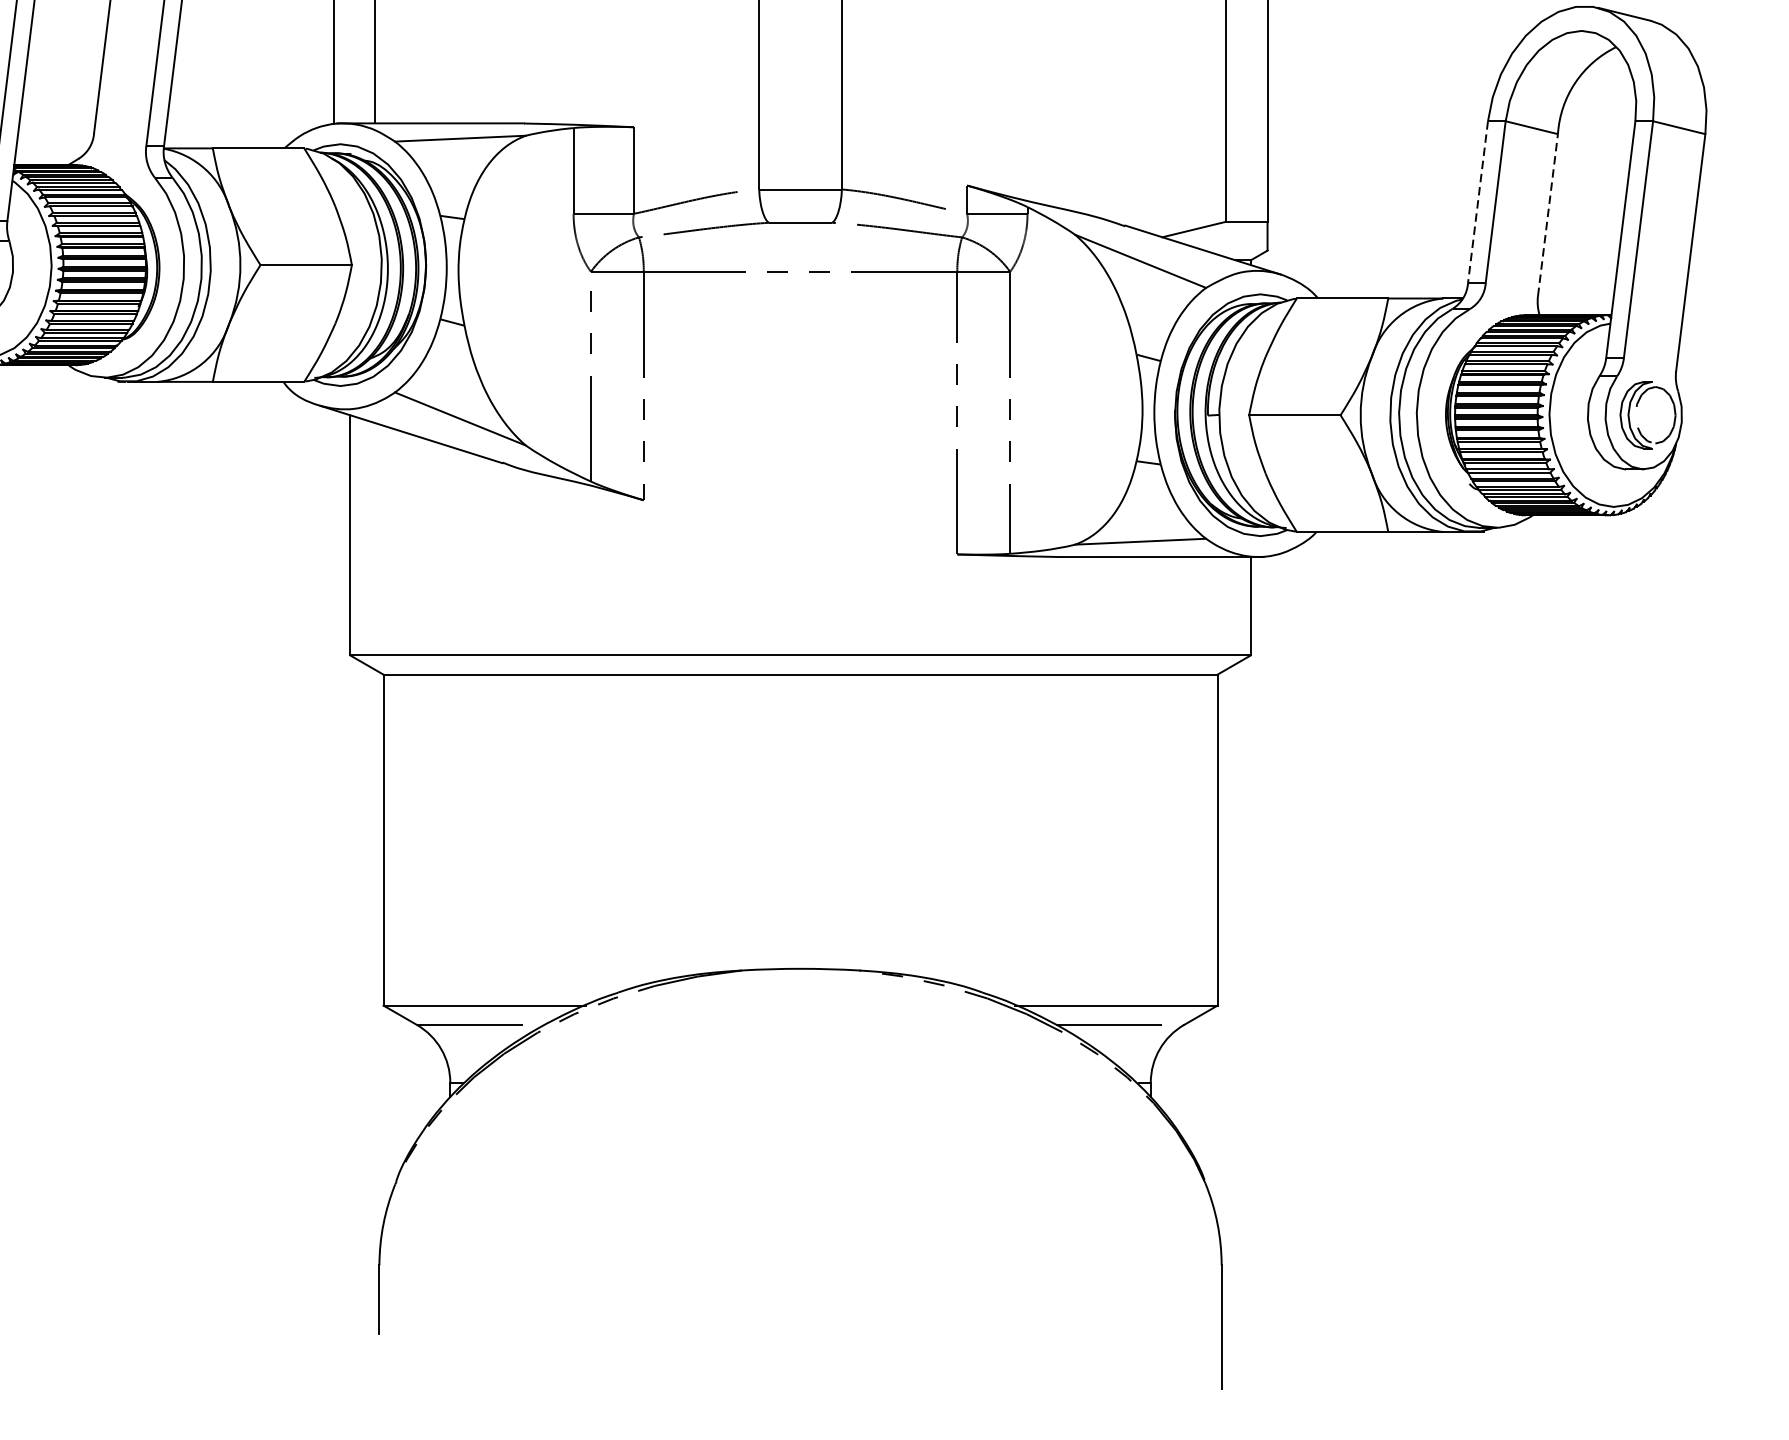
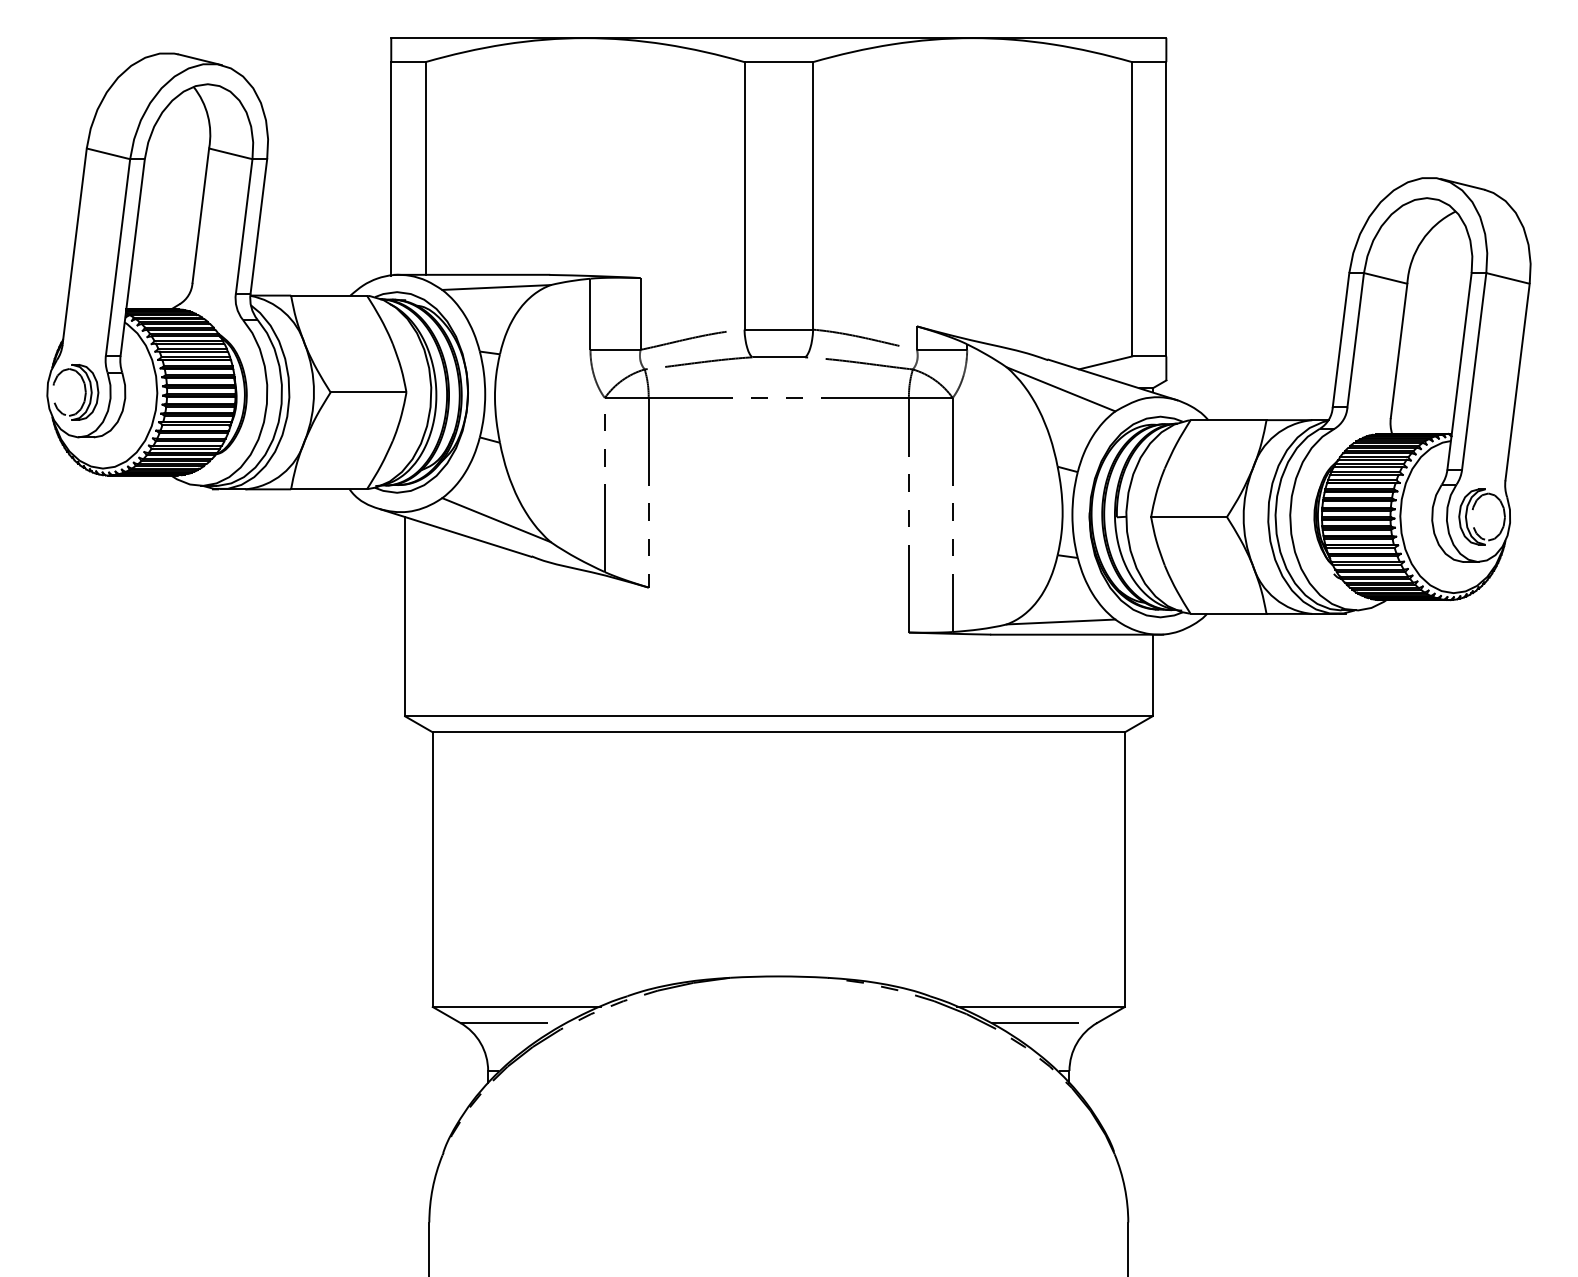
line: (1478, 202) -> (1341, 340), dashed -> solid
line: (1548, 214) -> (1399, 350), dashed -> solid

